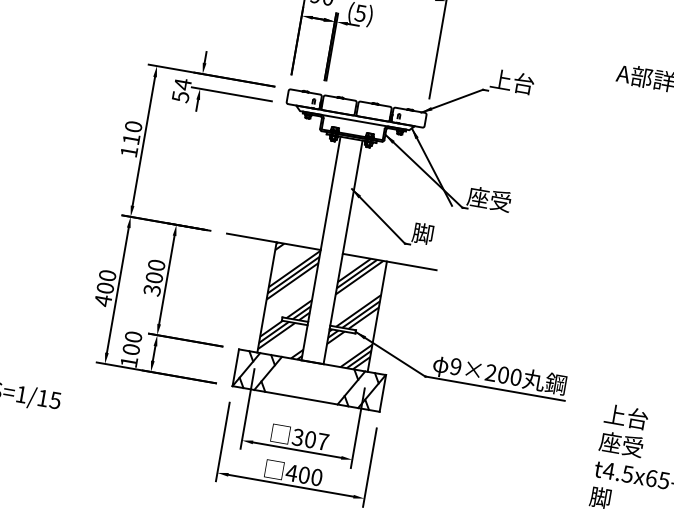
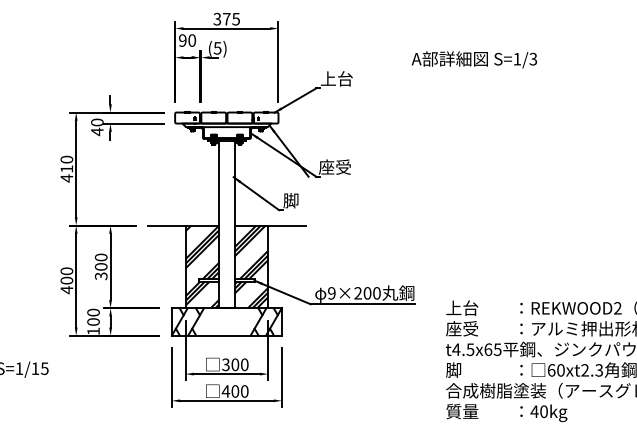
text: (181, 91) -> (97, 127), 54 -> 40
text: (128, 151) -> (66, 178), 110 -> 410
text: (322, 441) -> (244, 364), 307 -> 300

